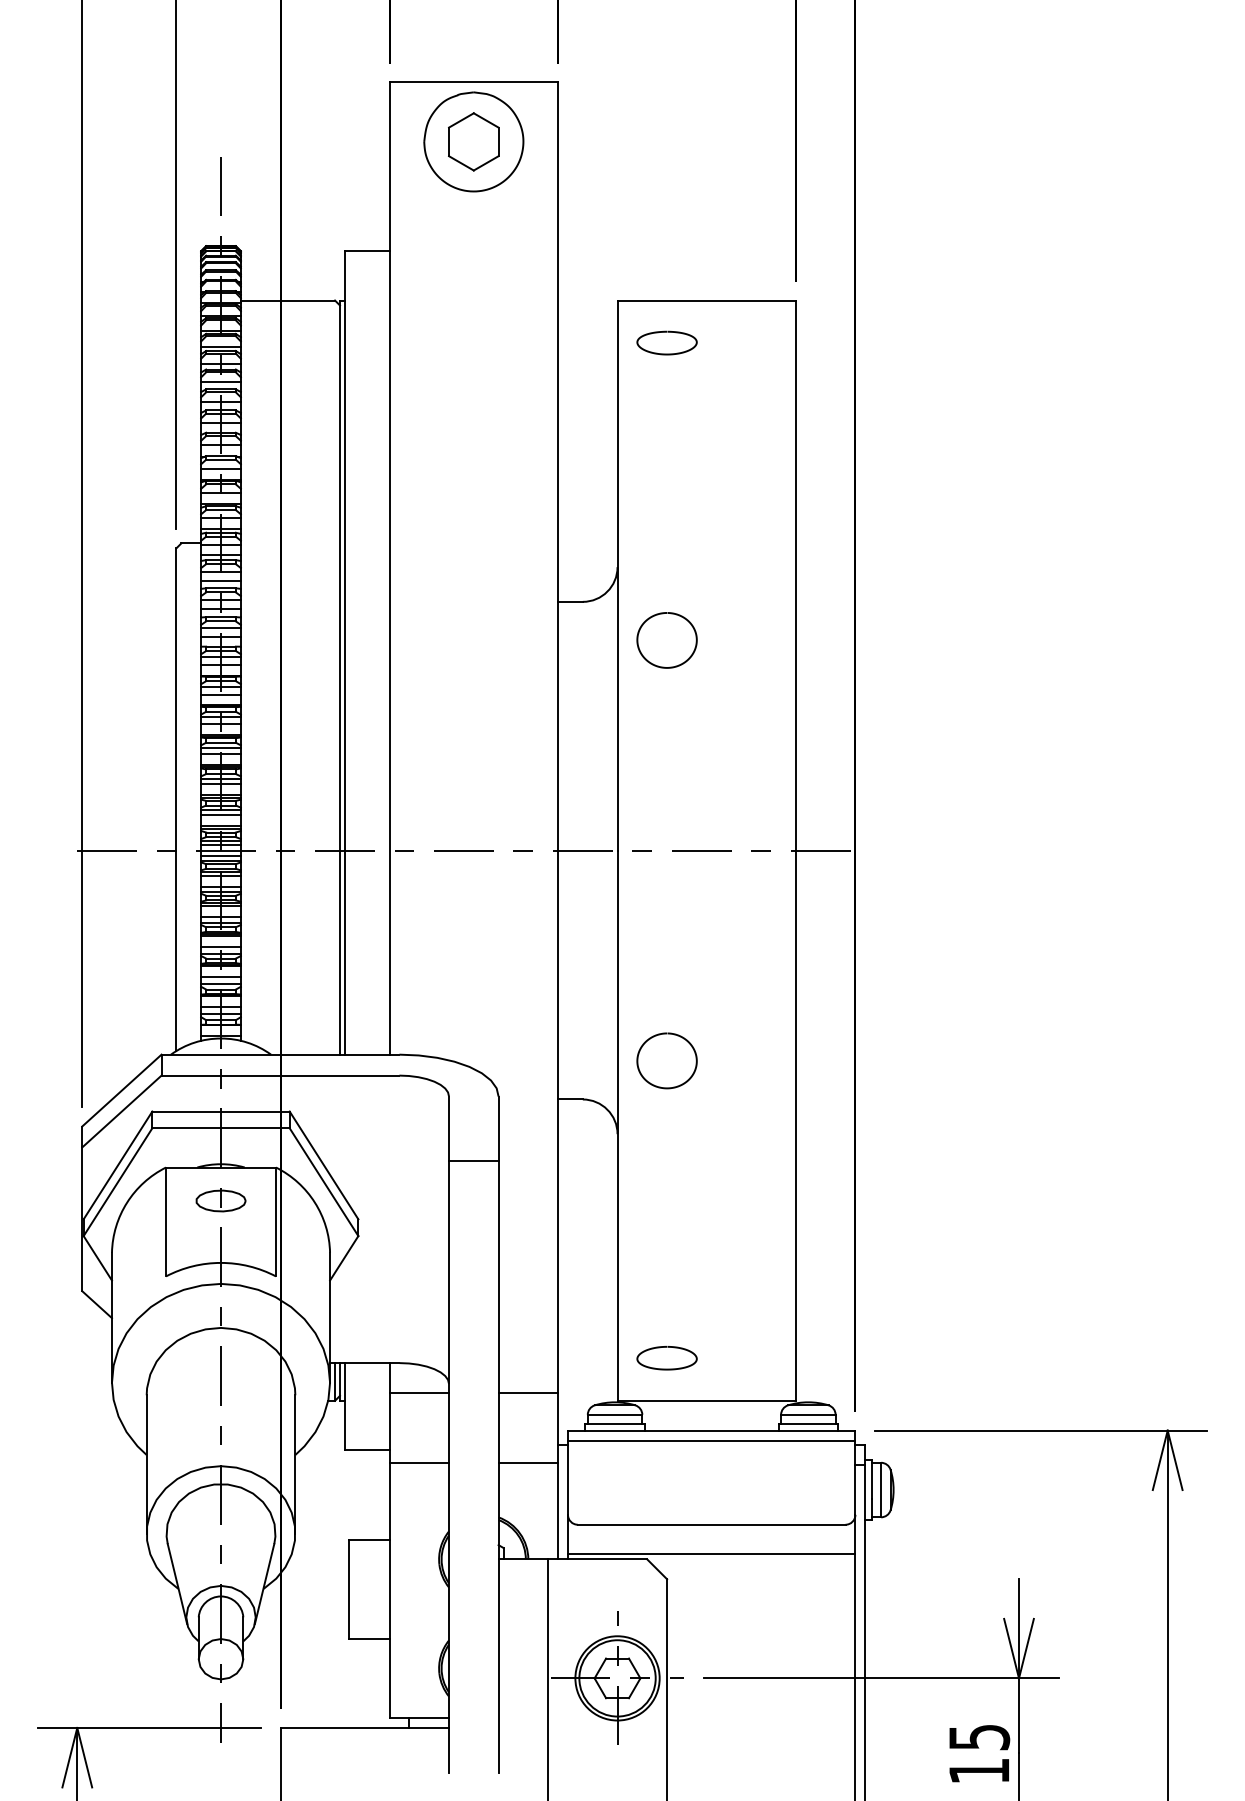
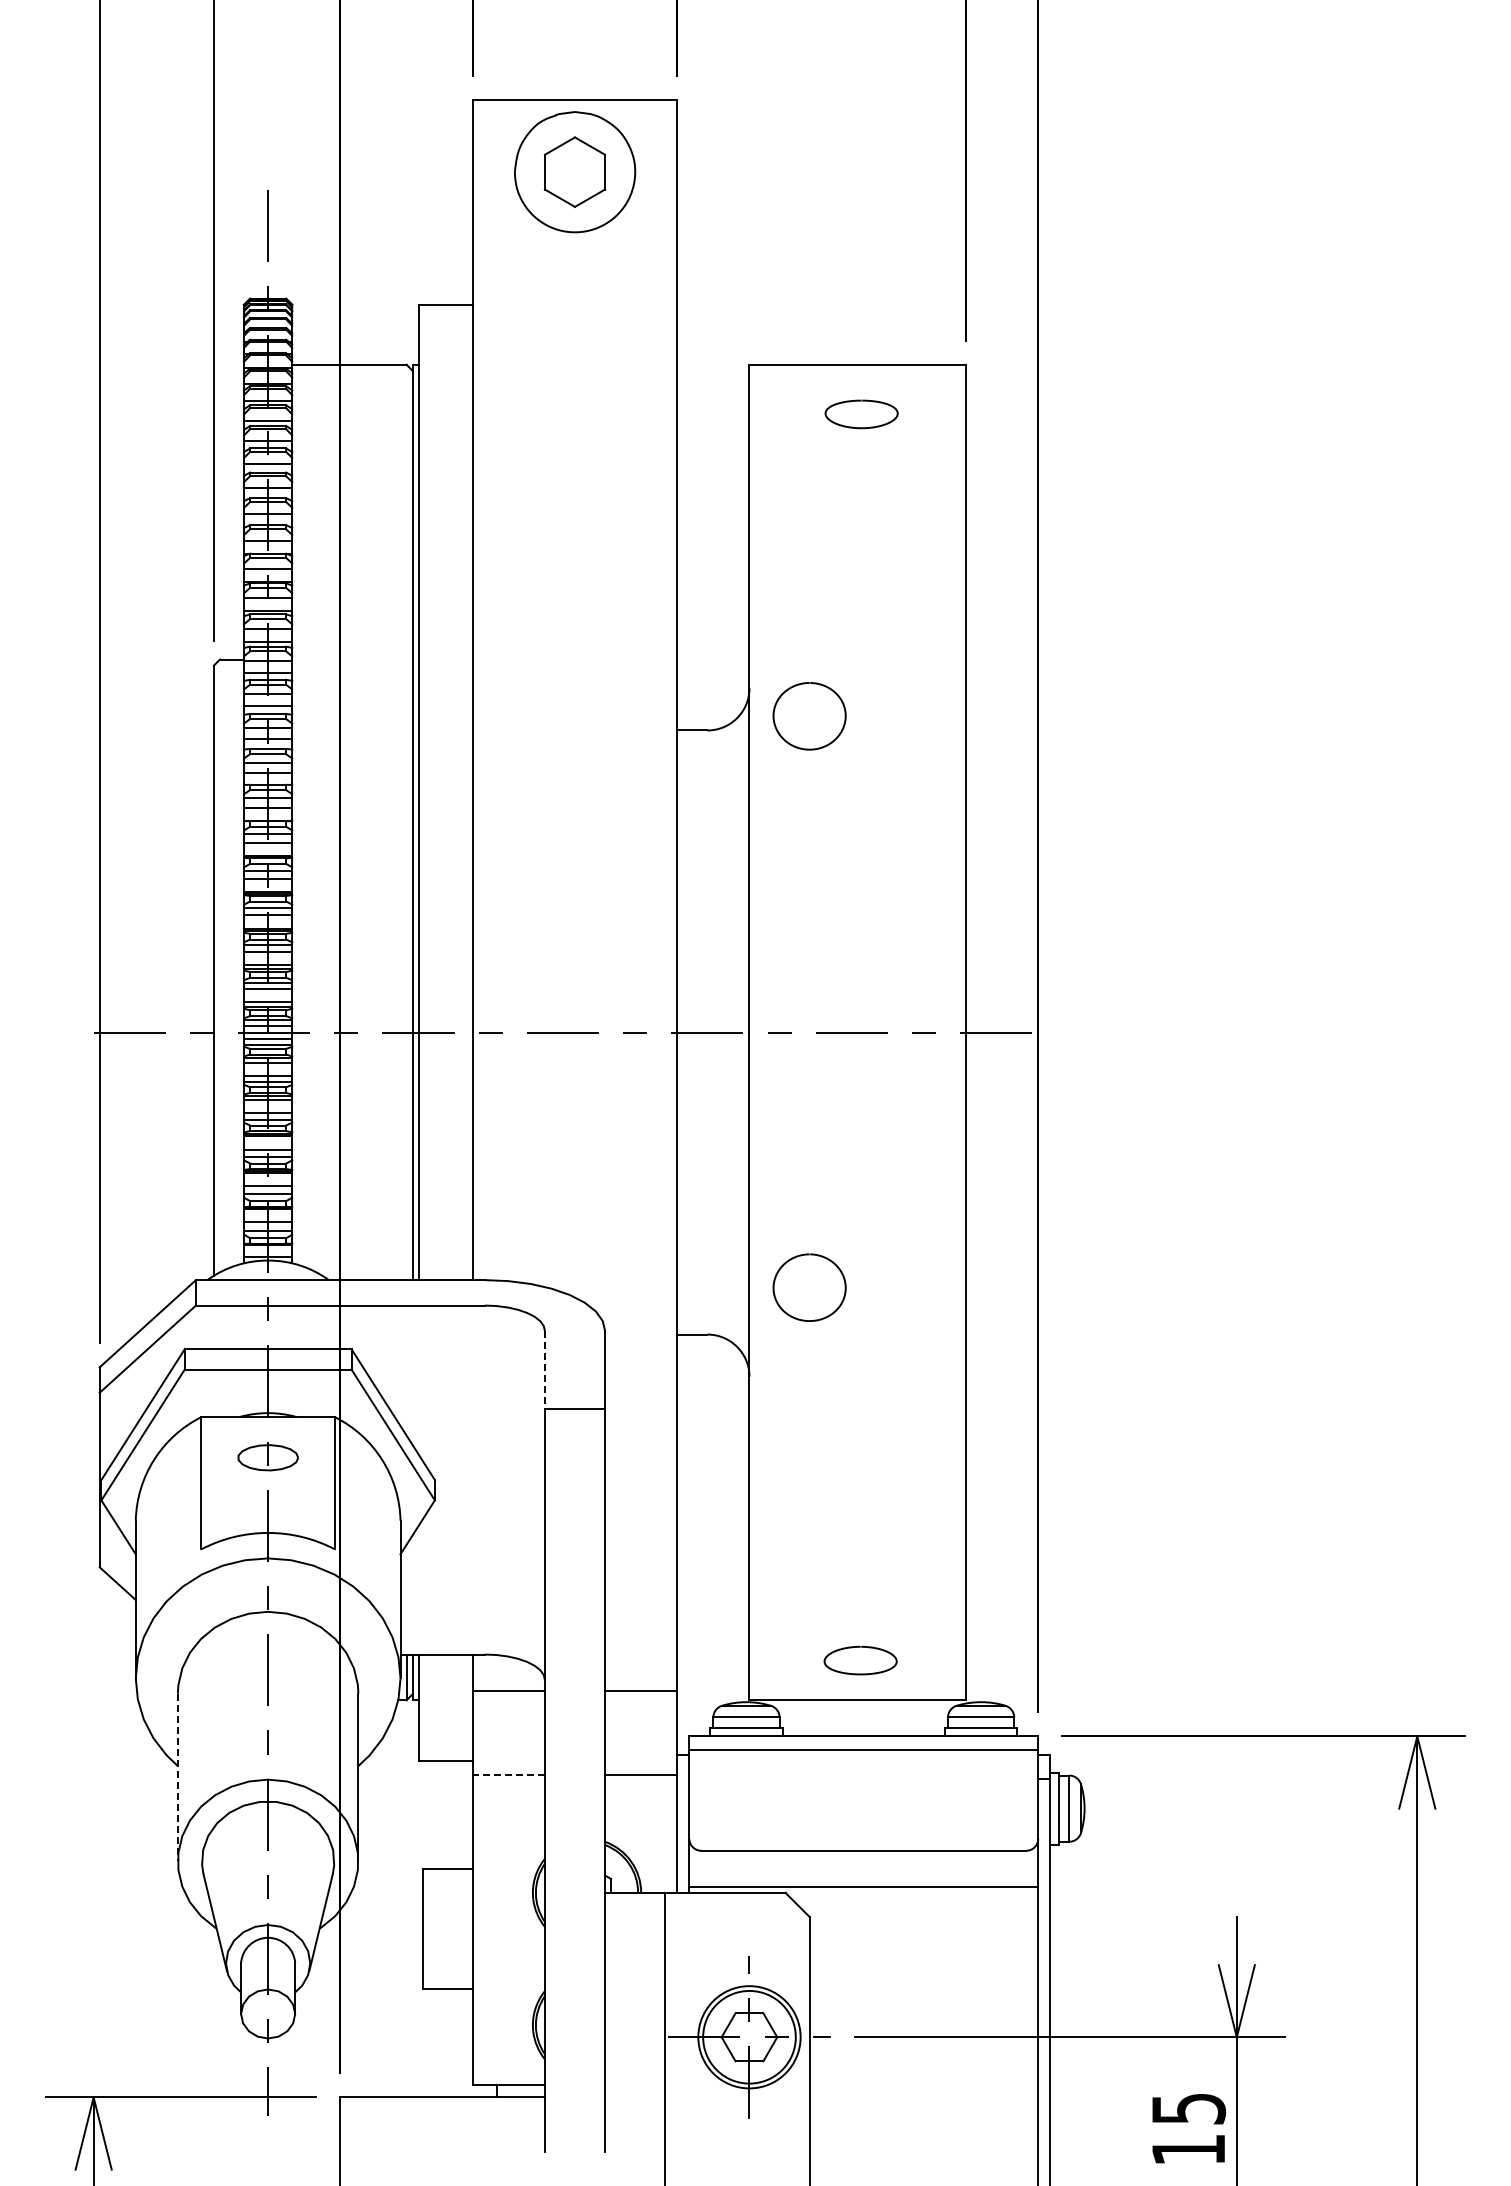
curve: (666, 332) -> (861, 401), moved
curve: (666, 666) -> (809, 748), moved
line: (448, 1129) -> (544, 1370), solid -> dashed
curve: (666, 1347) -> (860, 1647), moved
line: (419, 1462) -> (508, 1775), solid -> dashed
line: (146, 1464) -> (177, 1777), solid -> dashed

